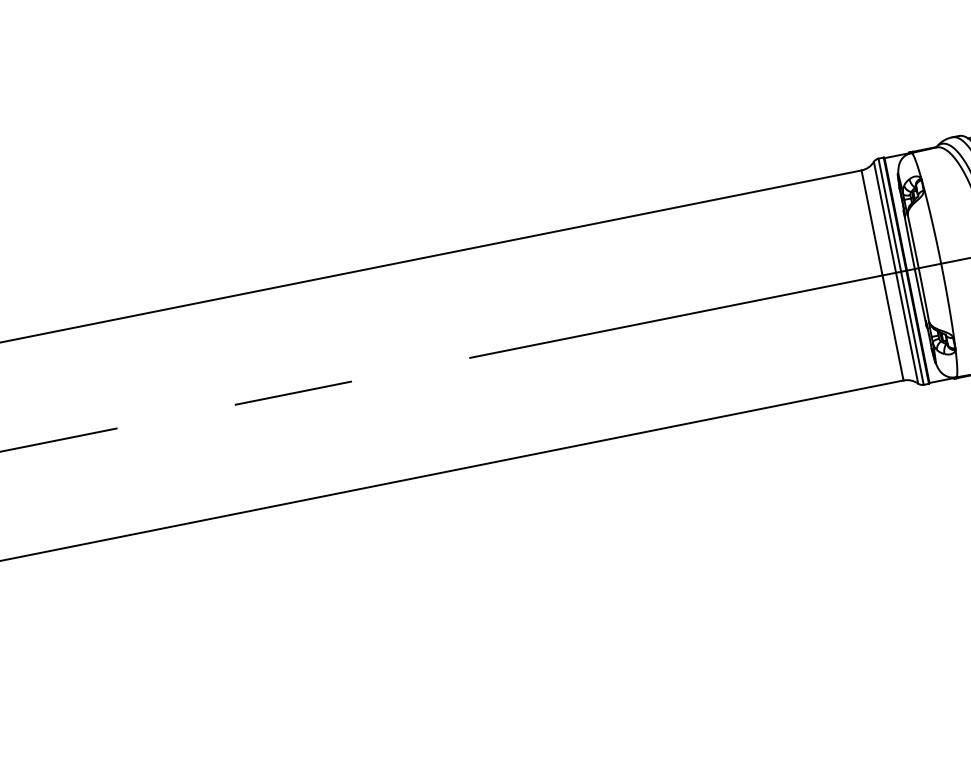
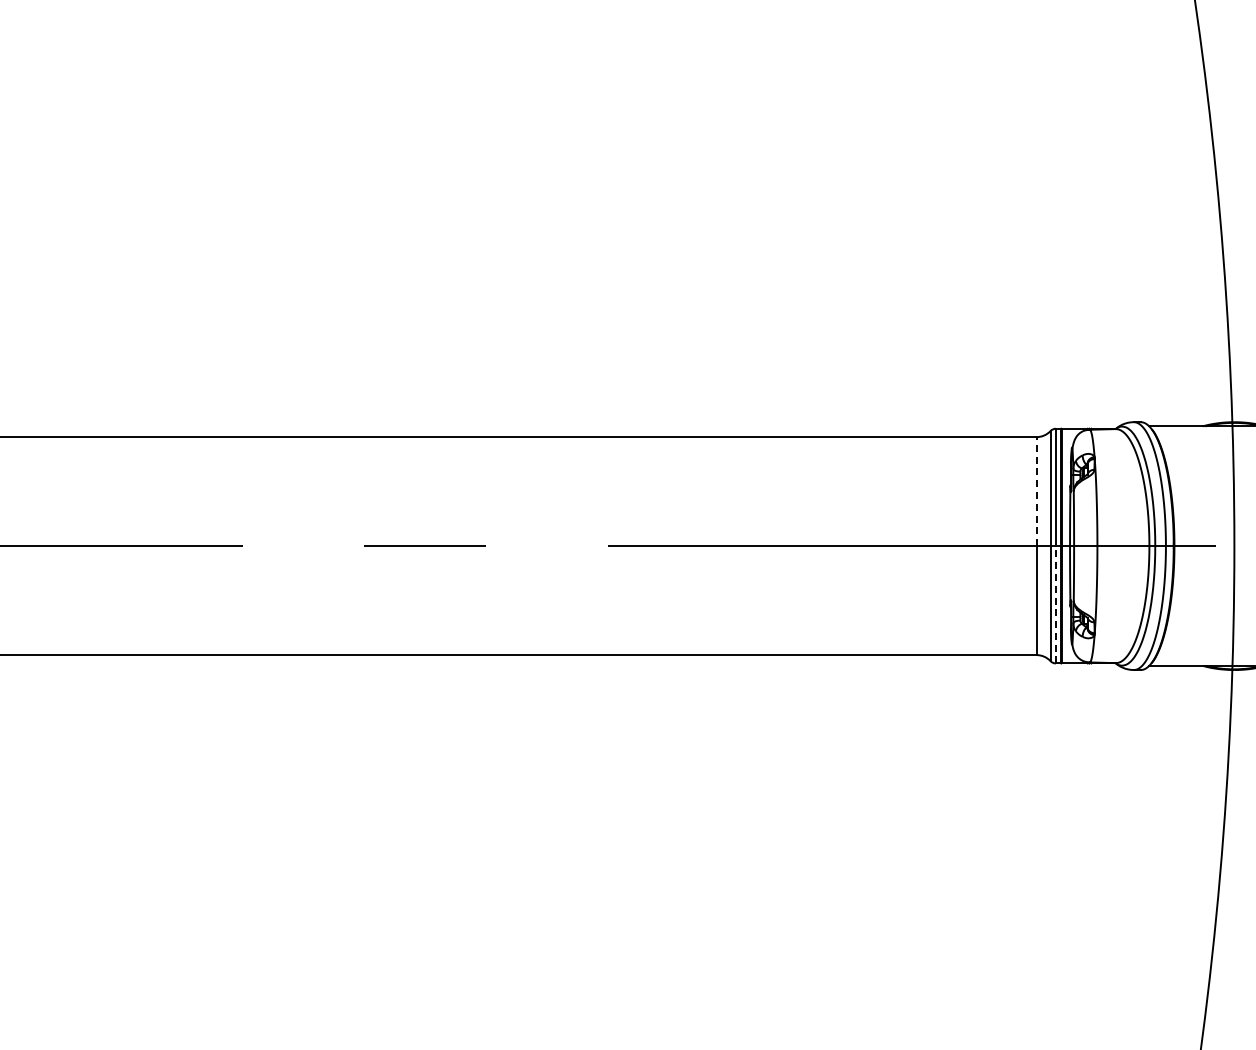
line: (871, 222) -> (1036, 491), solid -> dashed
line: (912, 328) -> (1055, 604), solid -> dashed

